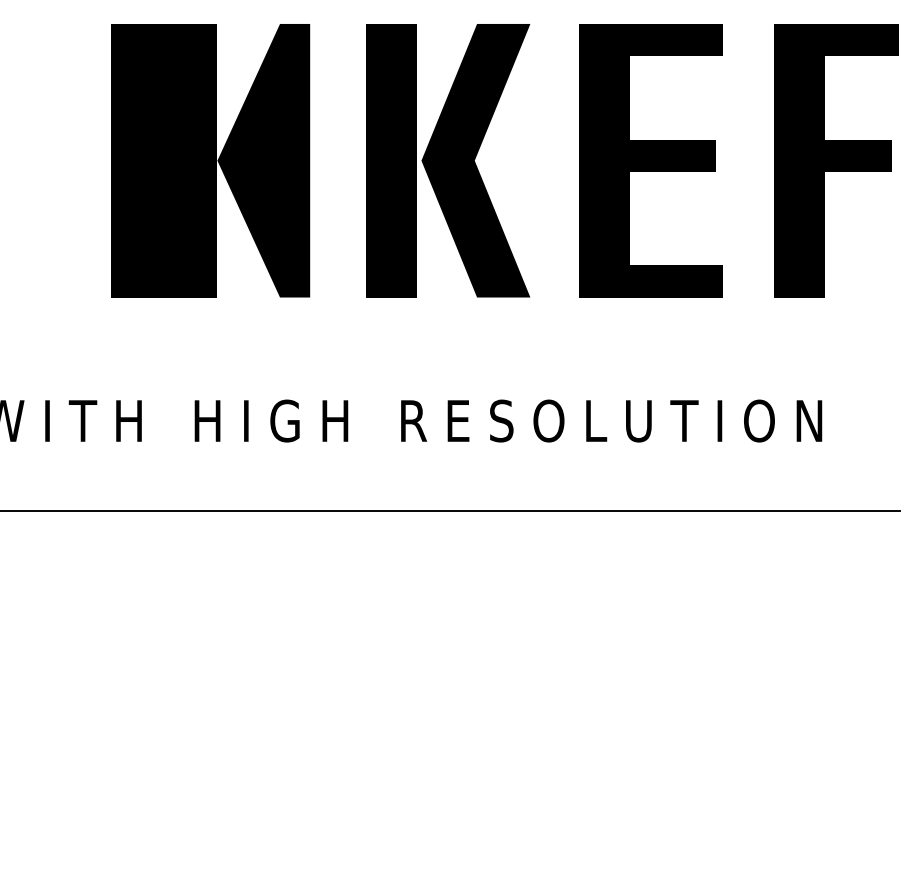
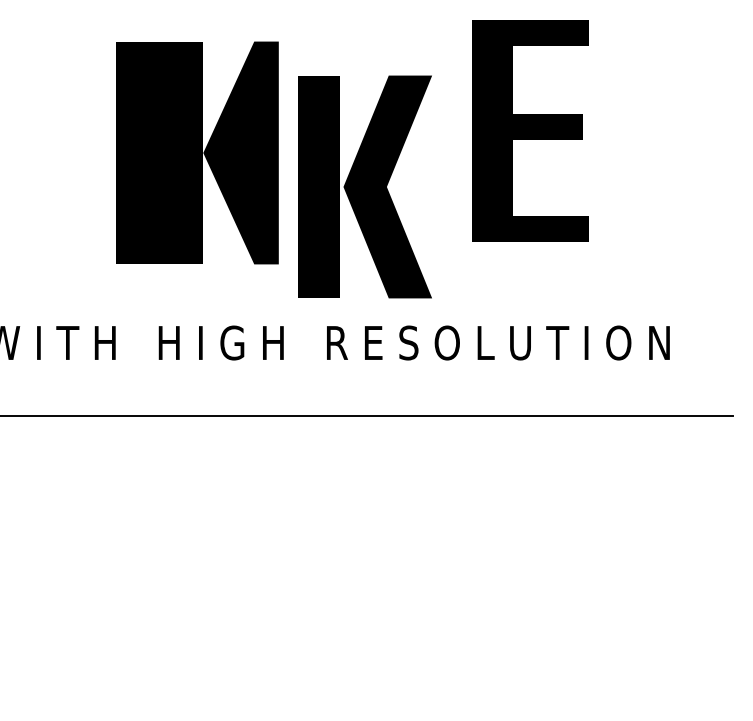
part: (210, 160) -> (197, 152), moved
part: (447, 160) -> (364, 186), moved
fill: (836, 160) -> (681, 130), removed

